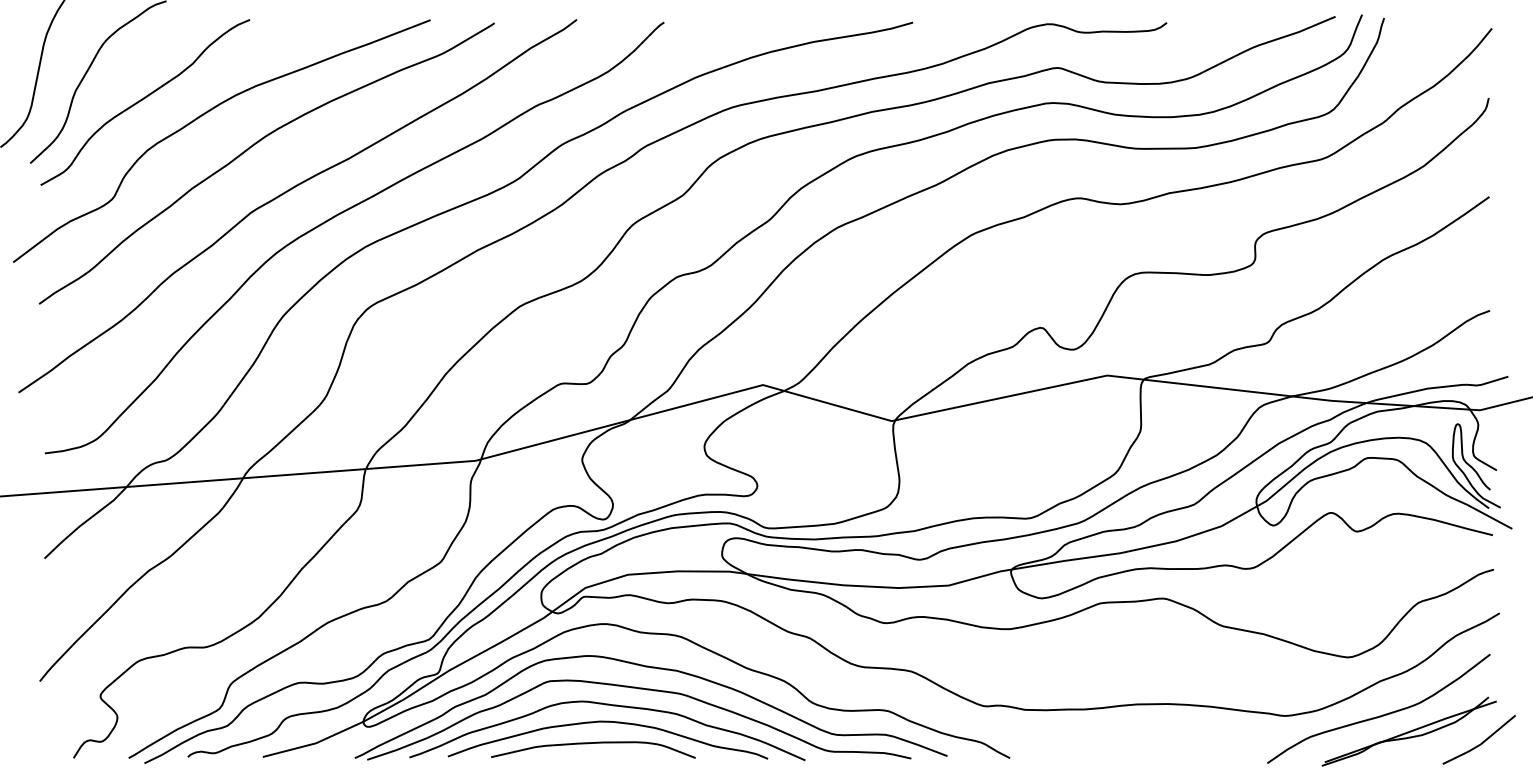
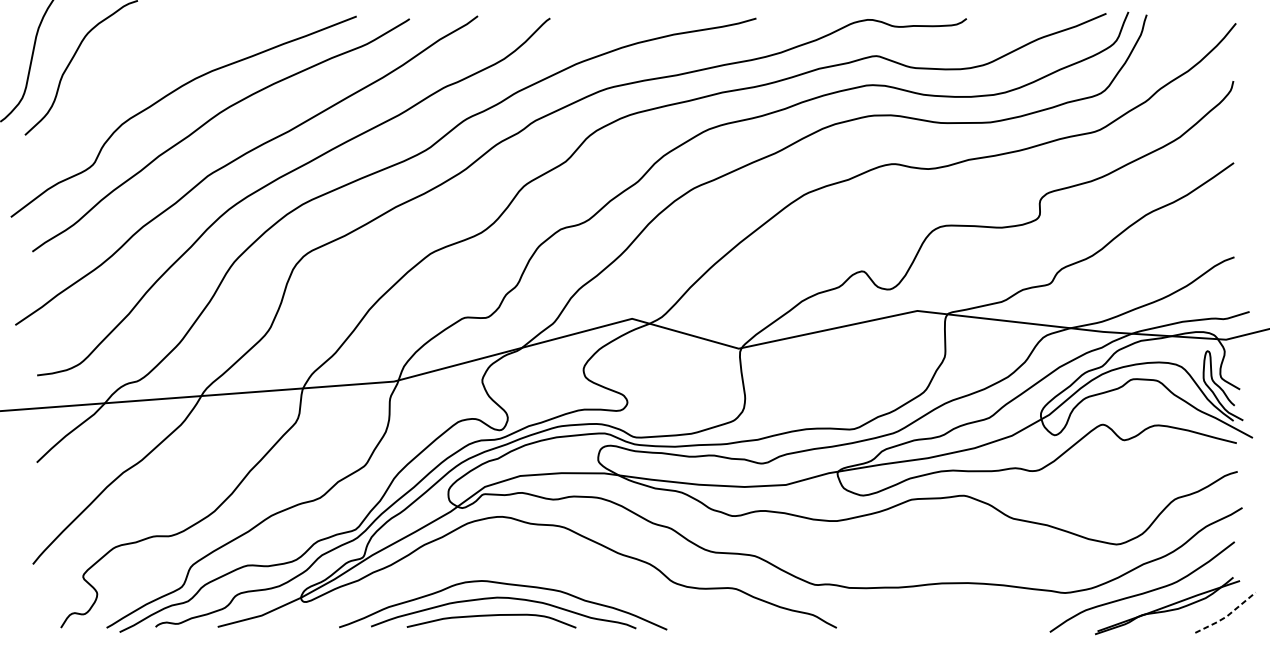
curve: (144, 99) -> (119, 82), removed
part: (654, 691) -> (542, 572), removed
line: (1480, 744) -> (1226, 616), solid -> dashed

